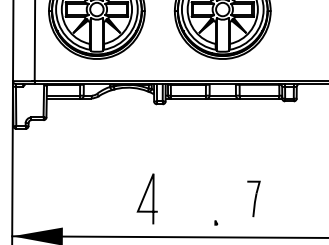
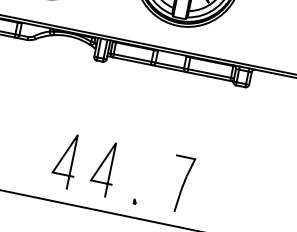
line: (180, 197) -> (101, 166), added
part: (253, 198) -> (180, 183), size x1.43

